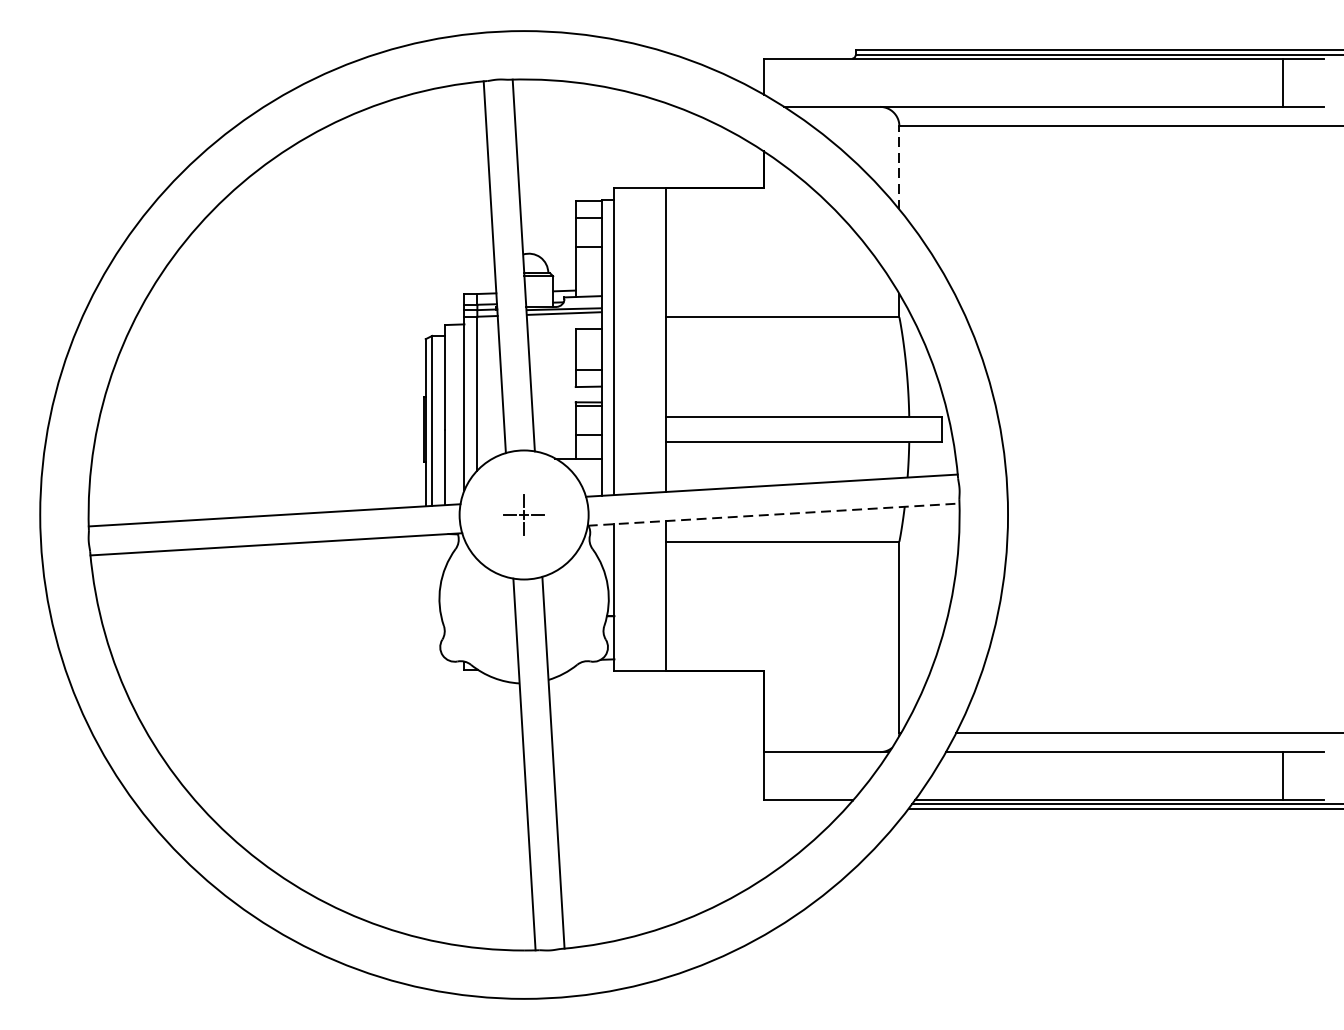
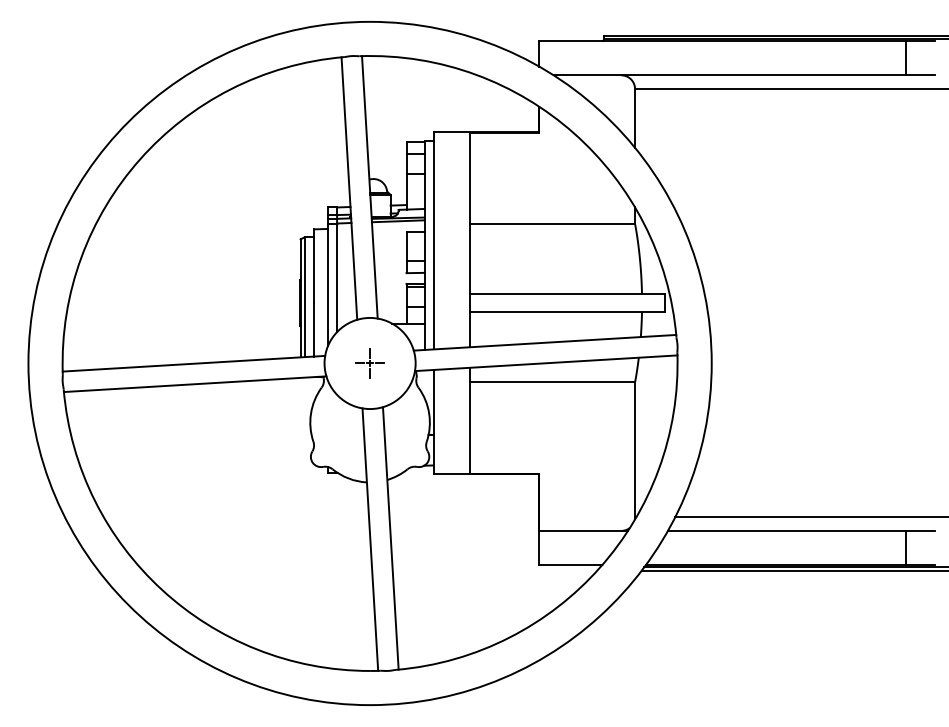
line: (900, 166) -> (635, 117), dashed -> solid
line: (773, 515) -> (546, 363), dashed -> solid

